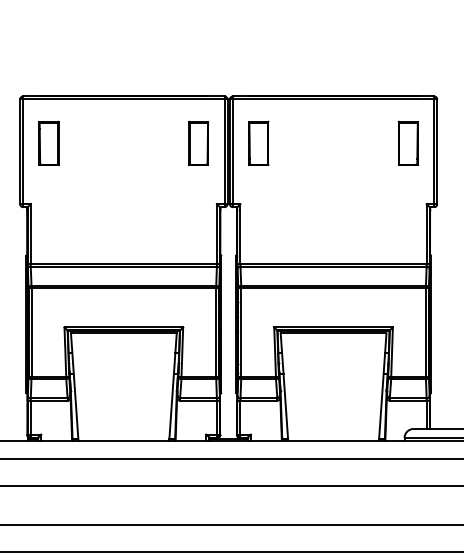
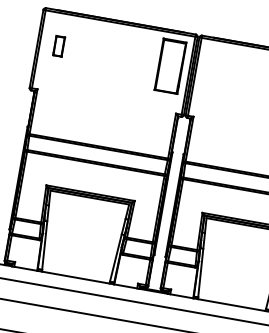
part: (48, 142) -> (58, 45), size x0.6
part: (198, 142) -> (170, 65), size x1.6
part: (258, 142) -> (215, 73), removed

